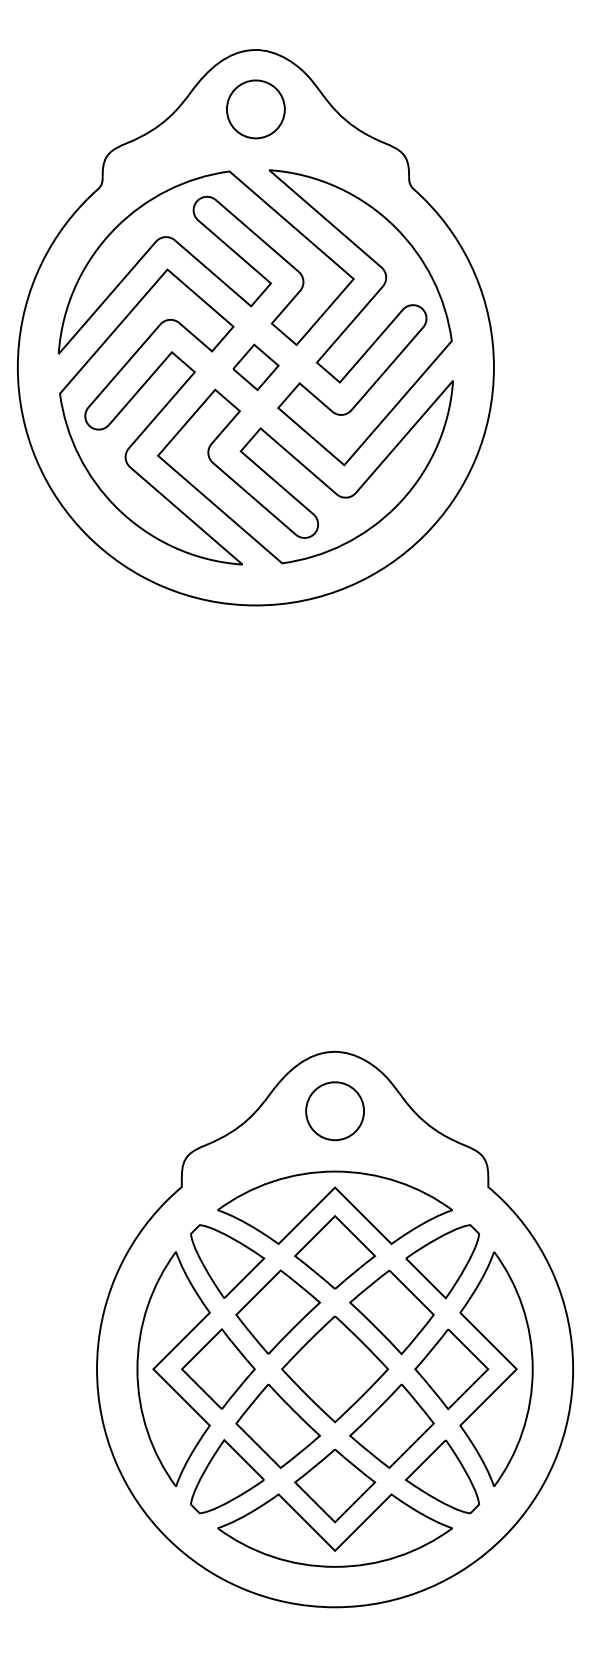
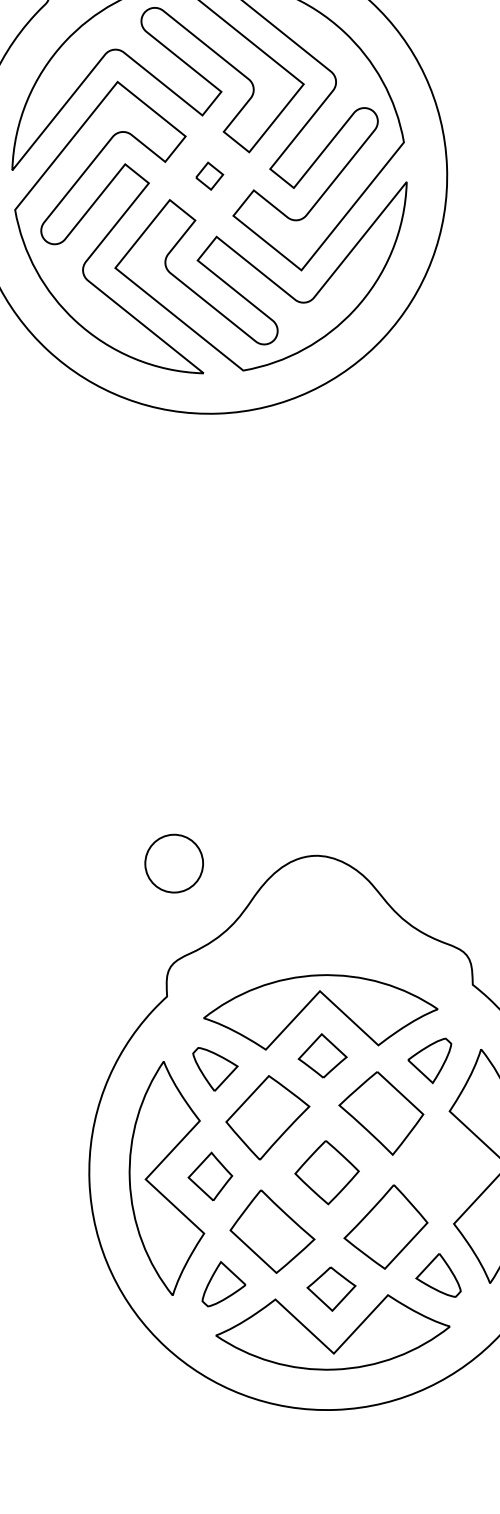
part: (255, 367) -> (209, 176), size x0.6
part: (334, 1111) -> (173, 863), moved
part: (335, 1252) -> (322, 1055), size x0.6
part: (227, 1261) -> (215, 1069), size x0.6
part: (442, 1261) -> (429, 1060), size x0.6
part: (217, 1368) -> (209, 1176), size x0.6
part: (335, 1369) -> (327, 1172), size x0.6
part: (451, 1369) -> (443, 1168), removed
part: (227, 1476) -> (223, 1283), size x0.6
part: (442, 1476) -> (438, 1275), size x0.6
part: (335, 1486) -> (331, 1289), size x0.6

